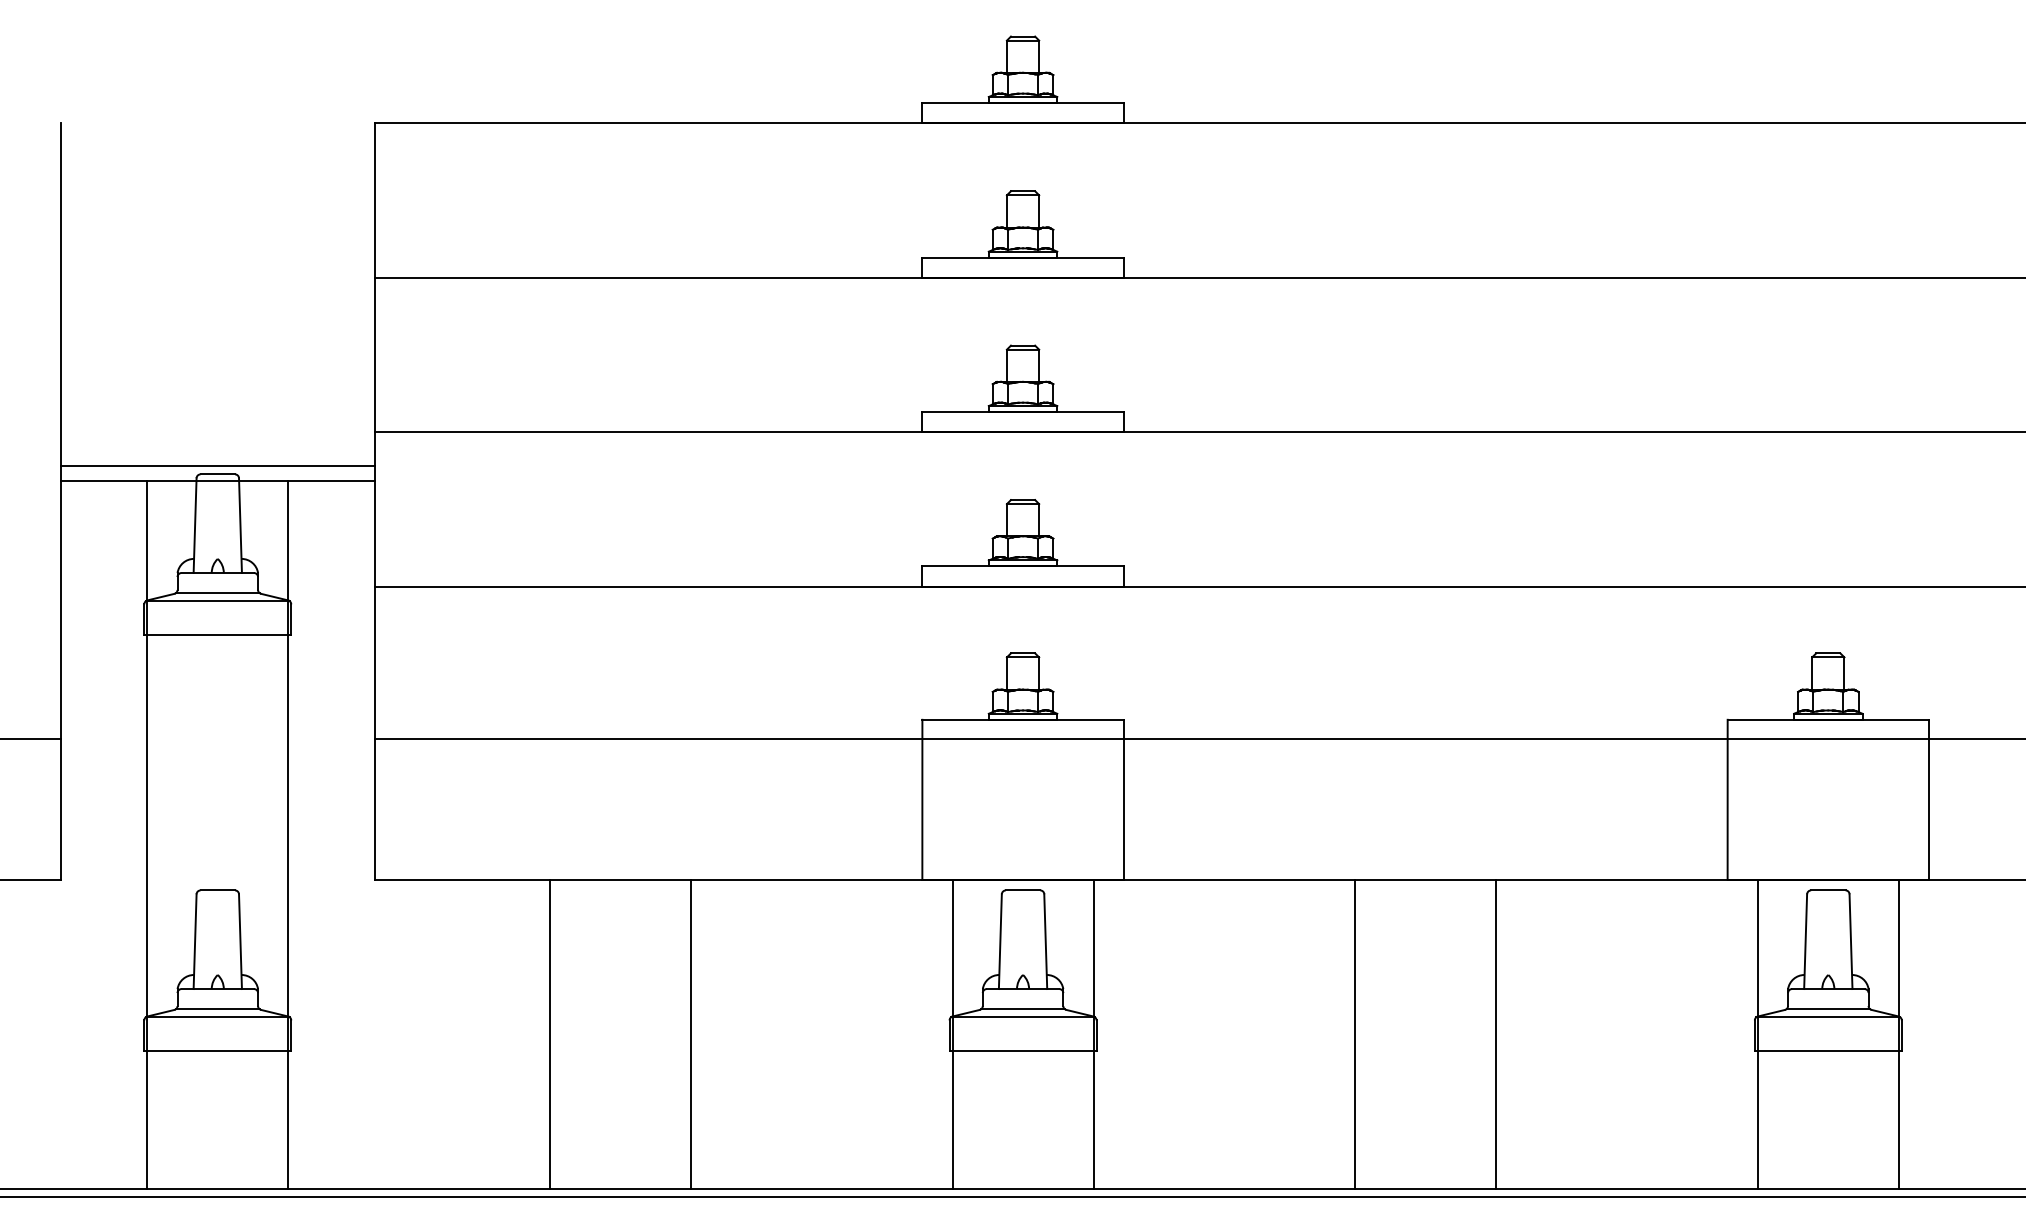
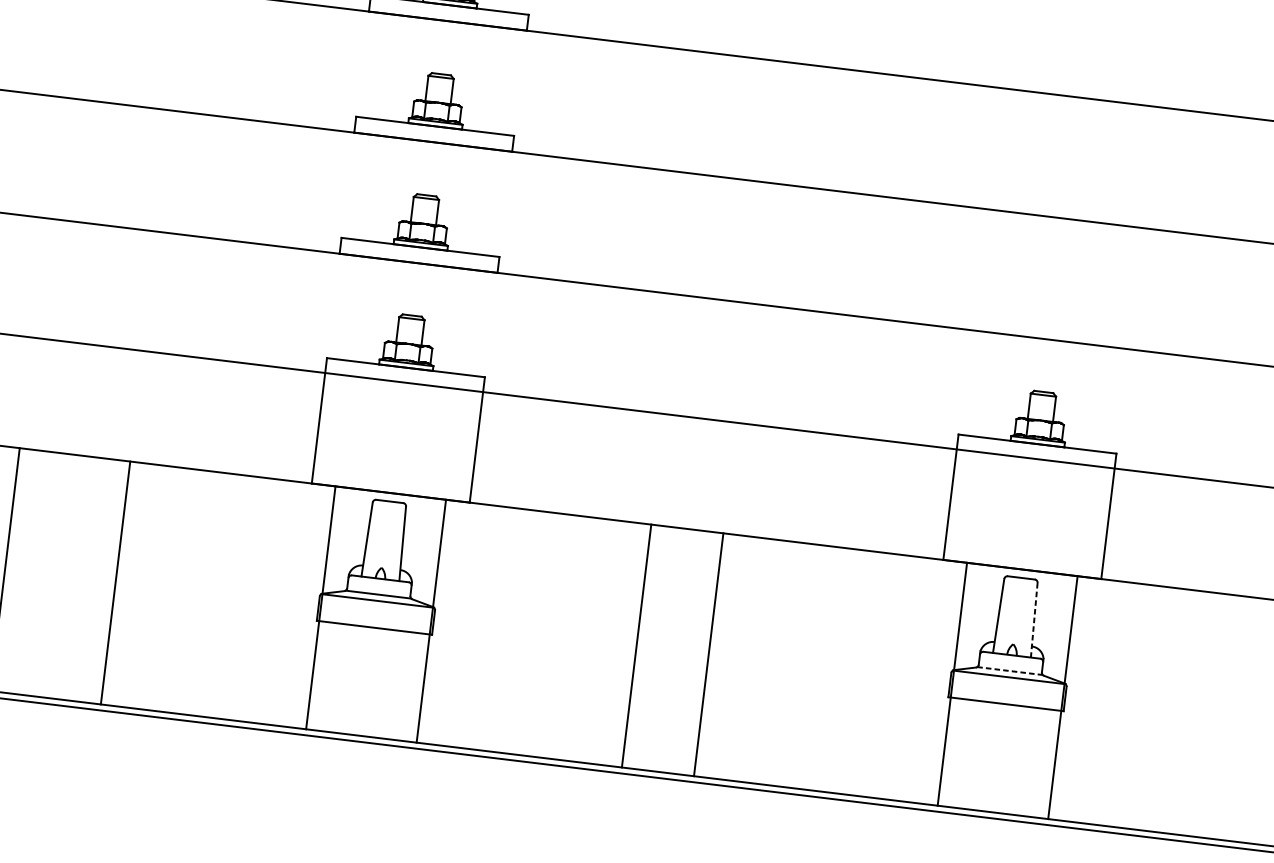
line: (1851, 942) -> (1034, 620), solid -> dashed
line: (1828, 1009) -> (1010, 671), solid -> dashed
line: (1496, 1034) -> (708, 654), moved

